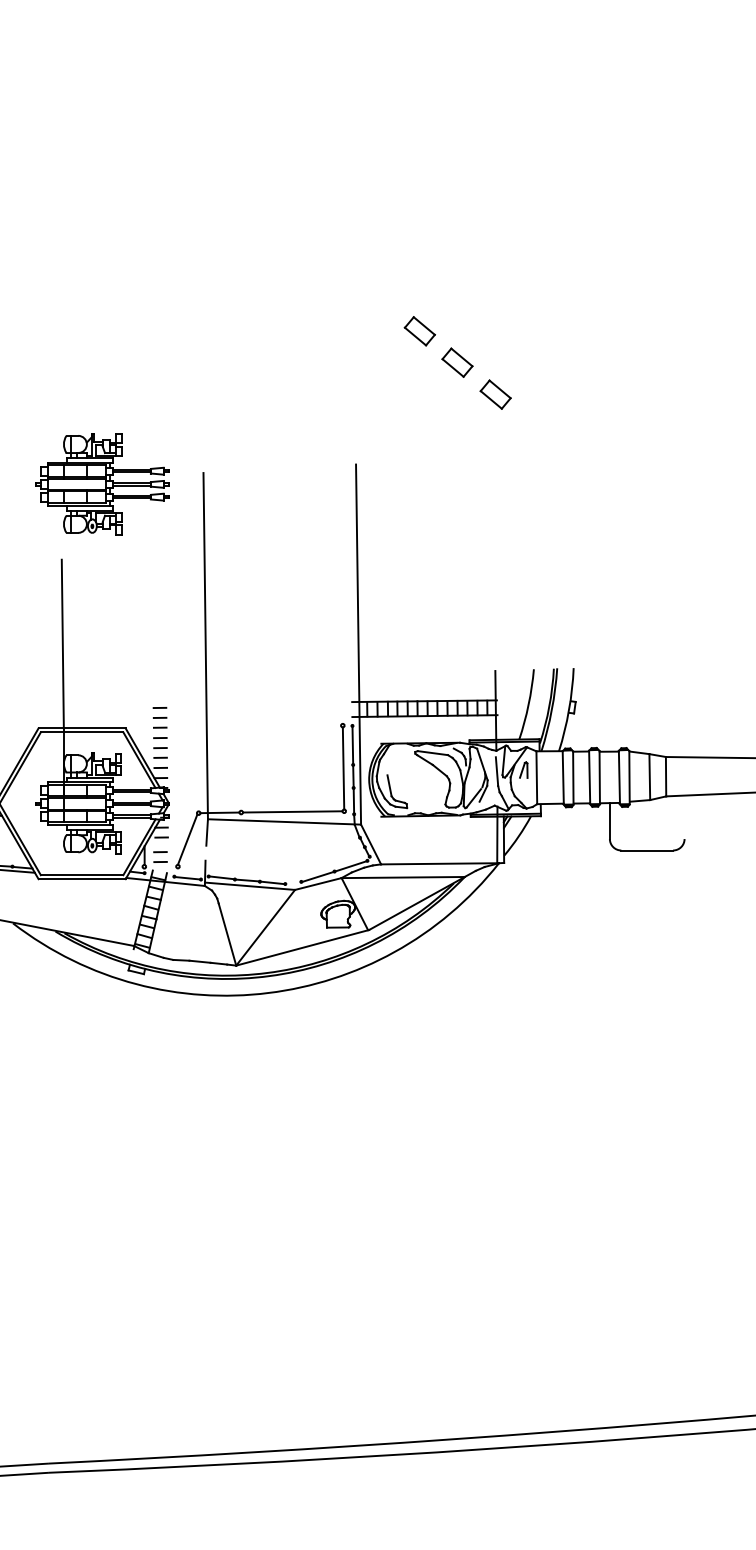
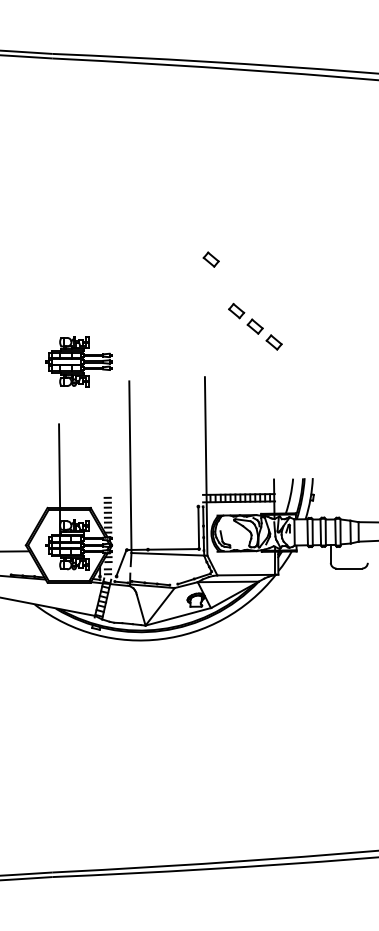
part: (367, 227) -> (210, 259), added
part: (101, 483) -> (78, 361), moved

